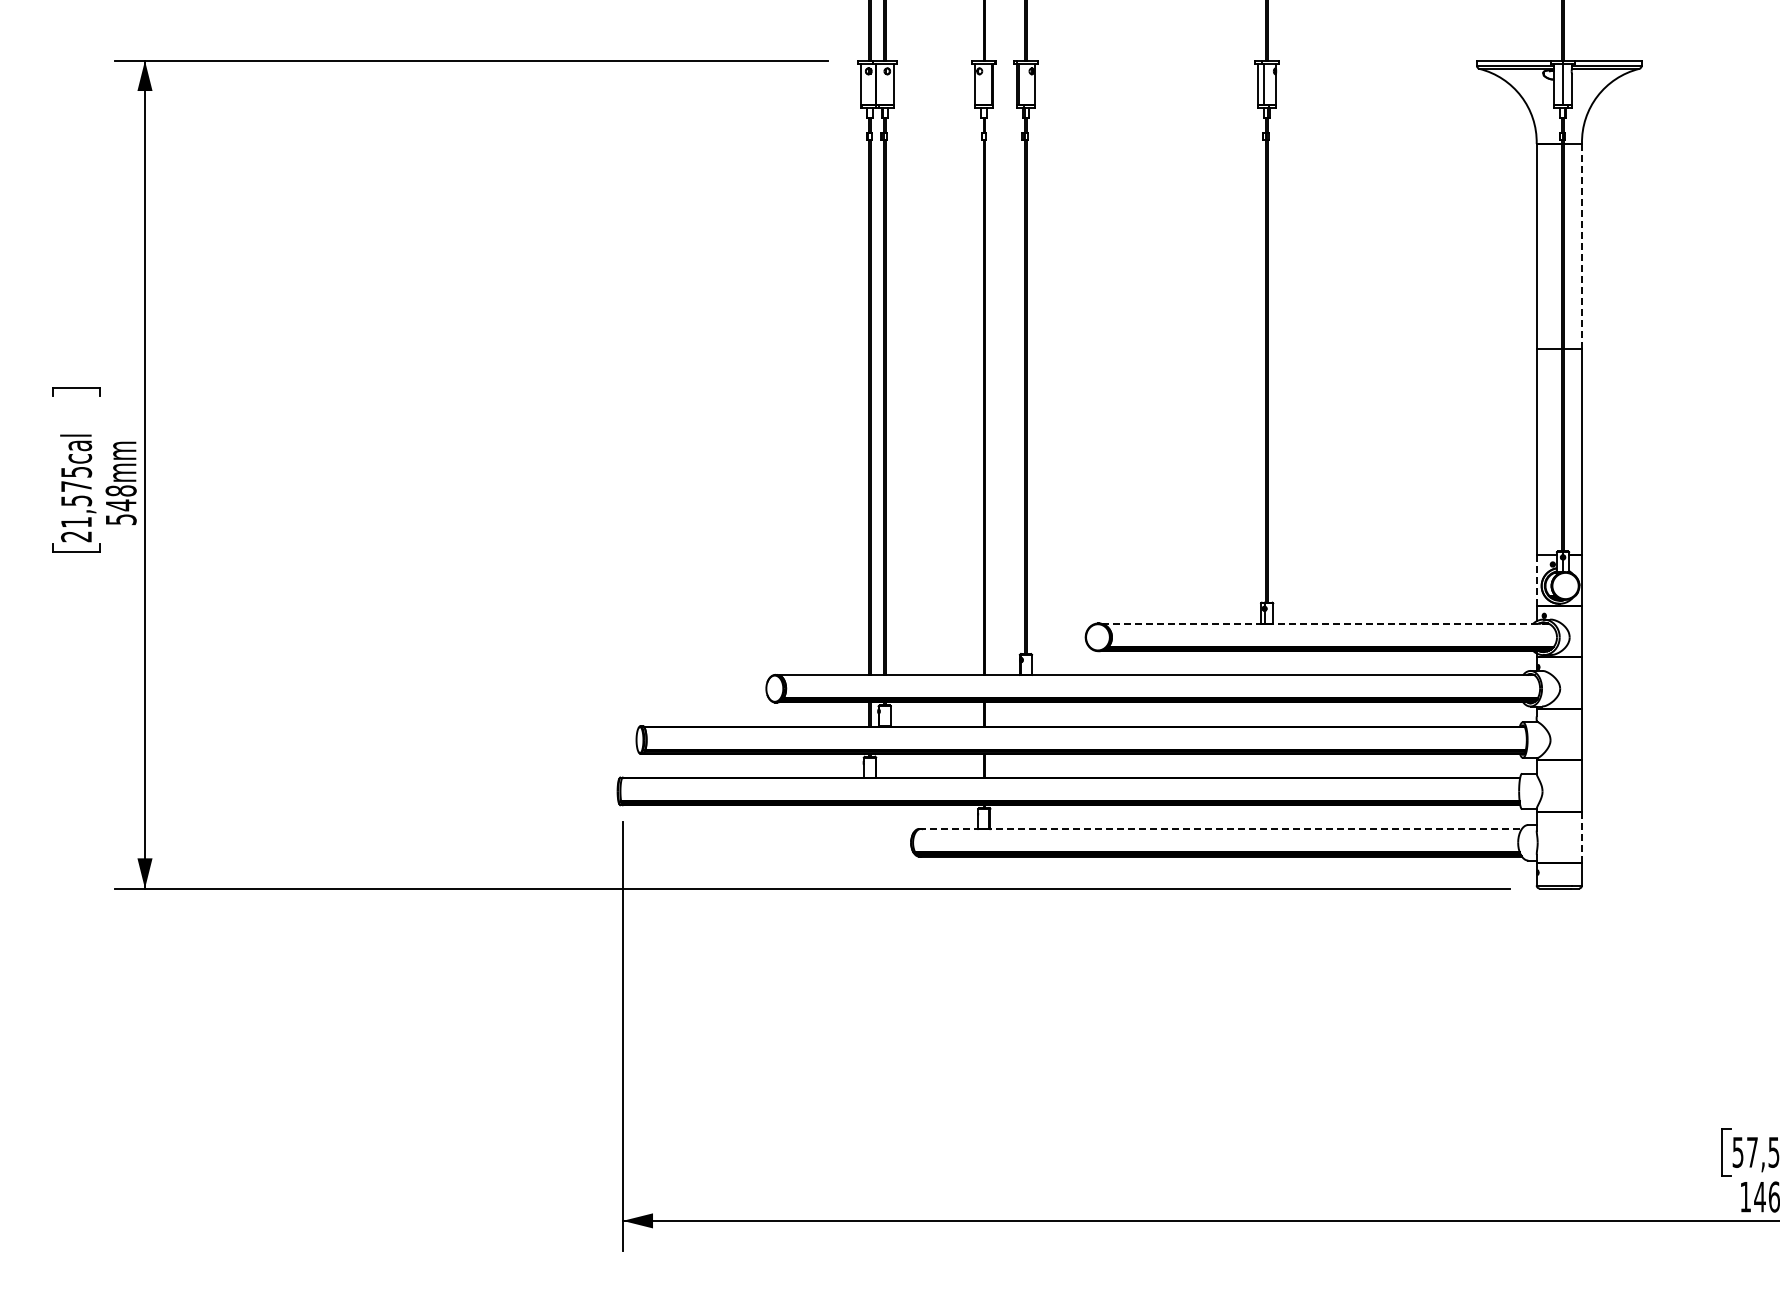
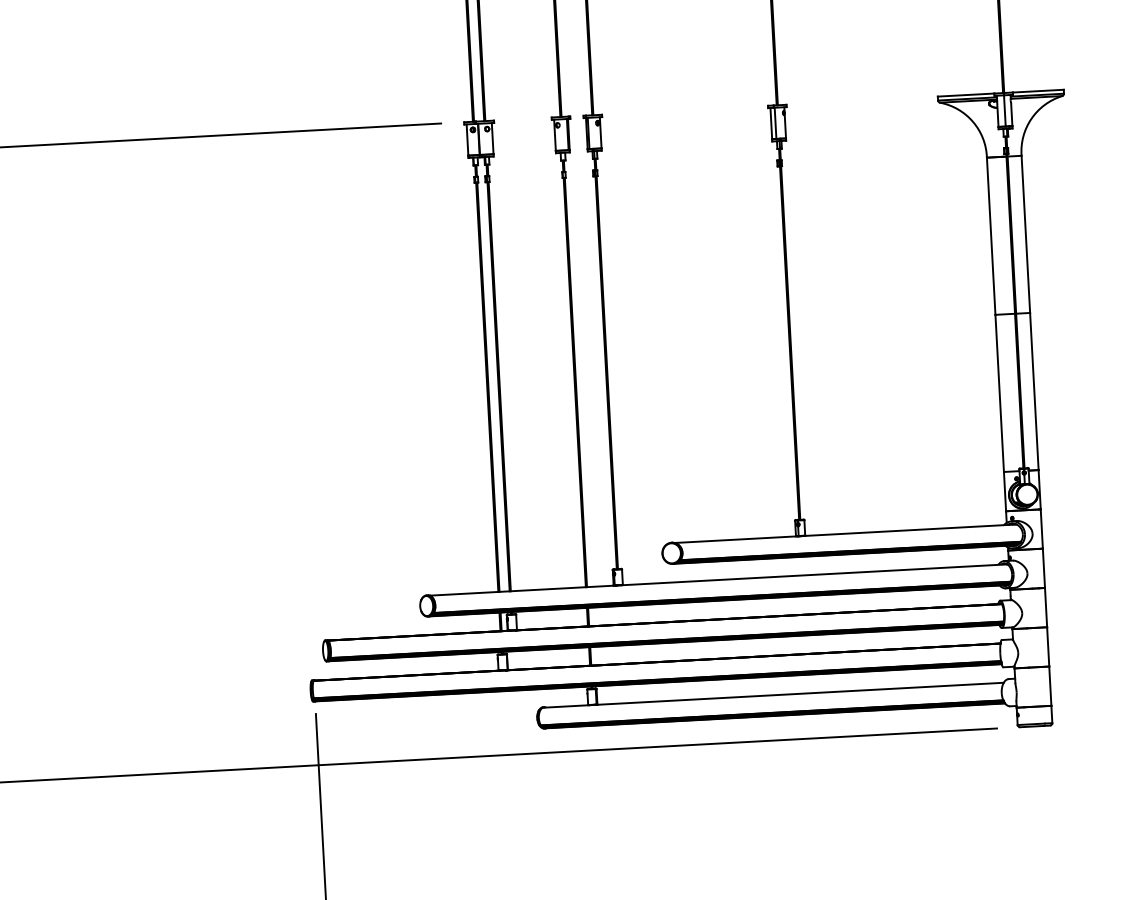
line: (1582, 246) -> (1026, 234), dashed -> solid
line: (1536, 580) -> (1004, 491), dashed -> solid
line: (1325, 624) -> (845, 534), dashed -> solid
line: (1220, 829) -> (773, 695), dashed -> solid
line: (1582, 837) -> (1050, 686), dashed -> solid

